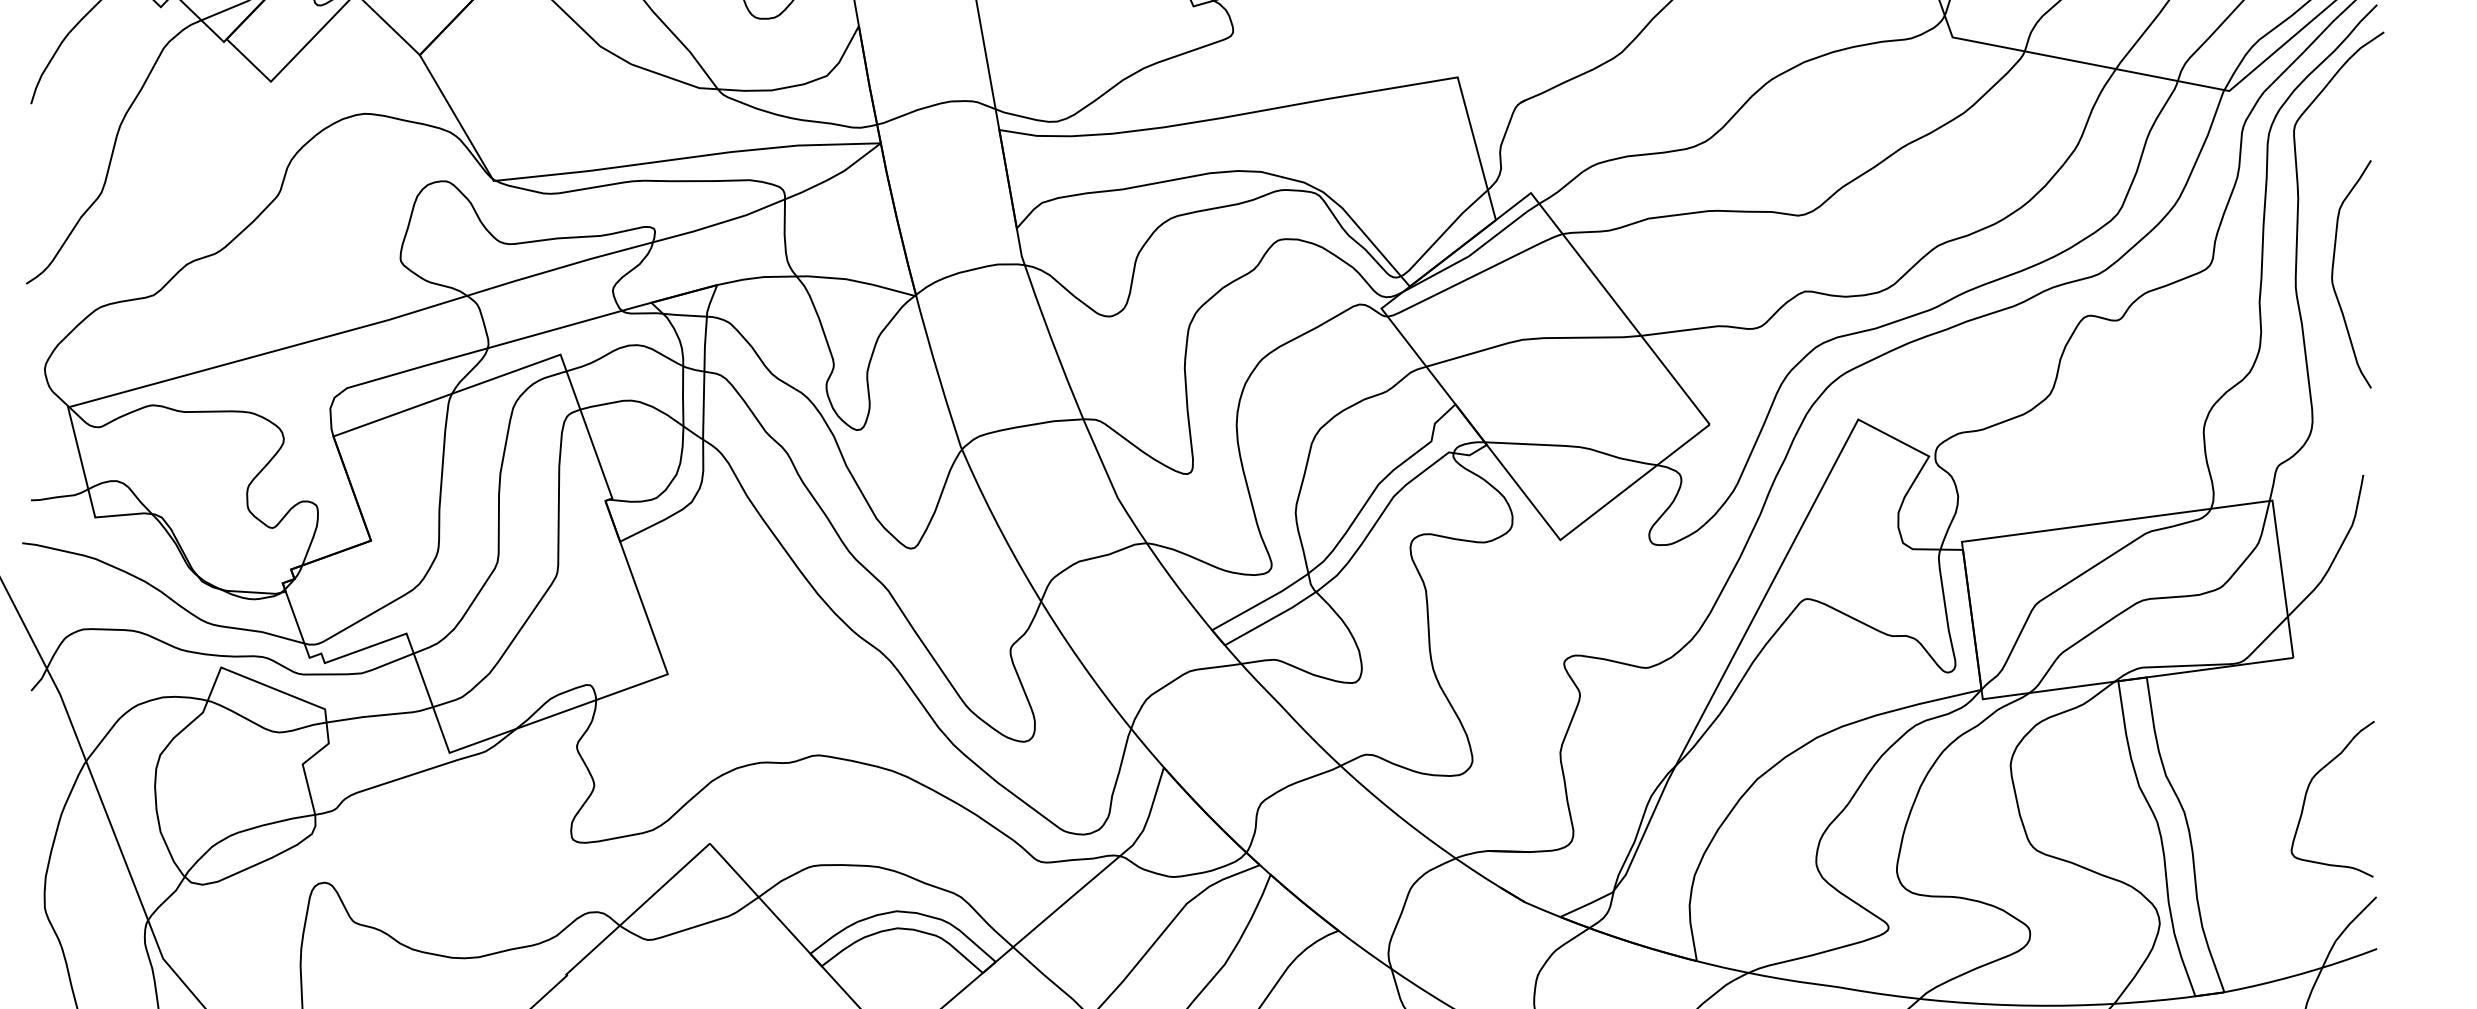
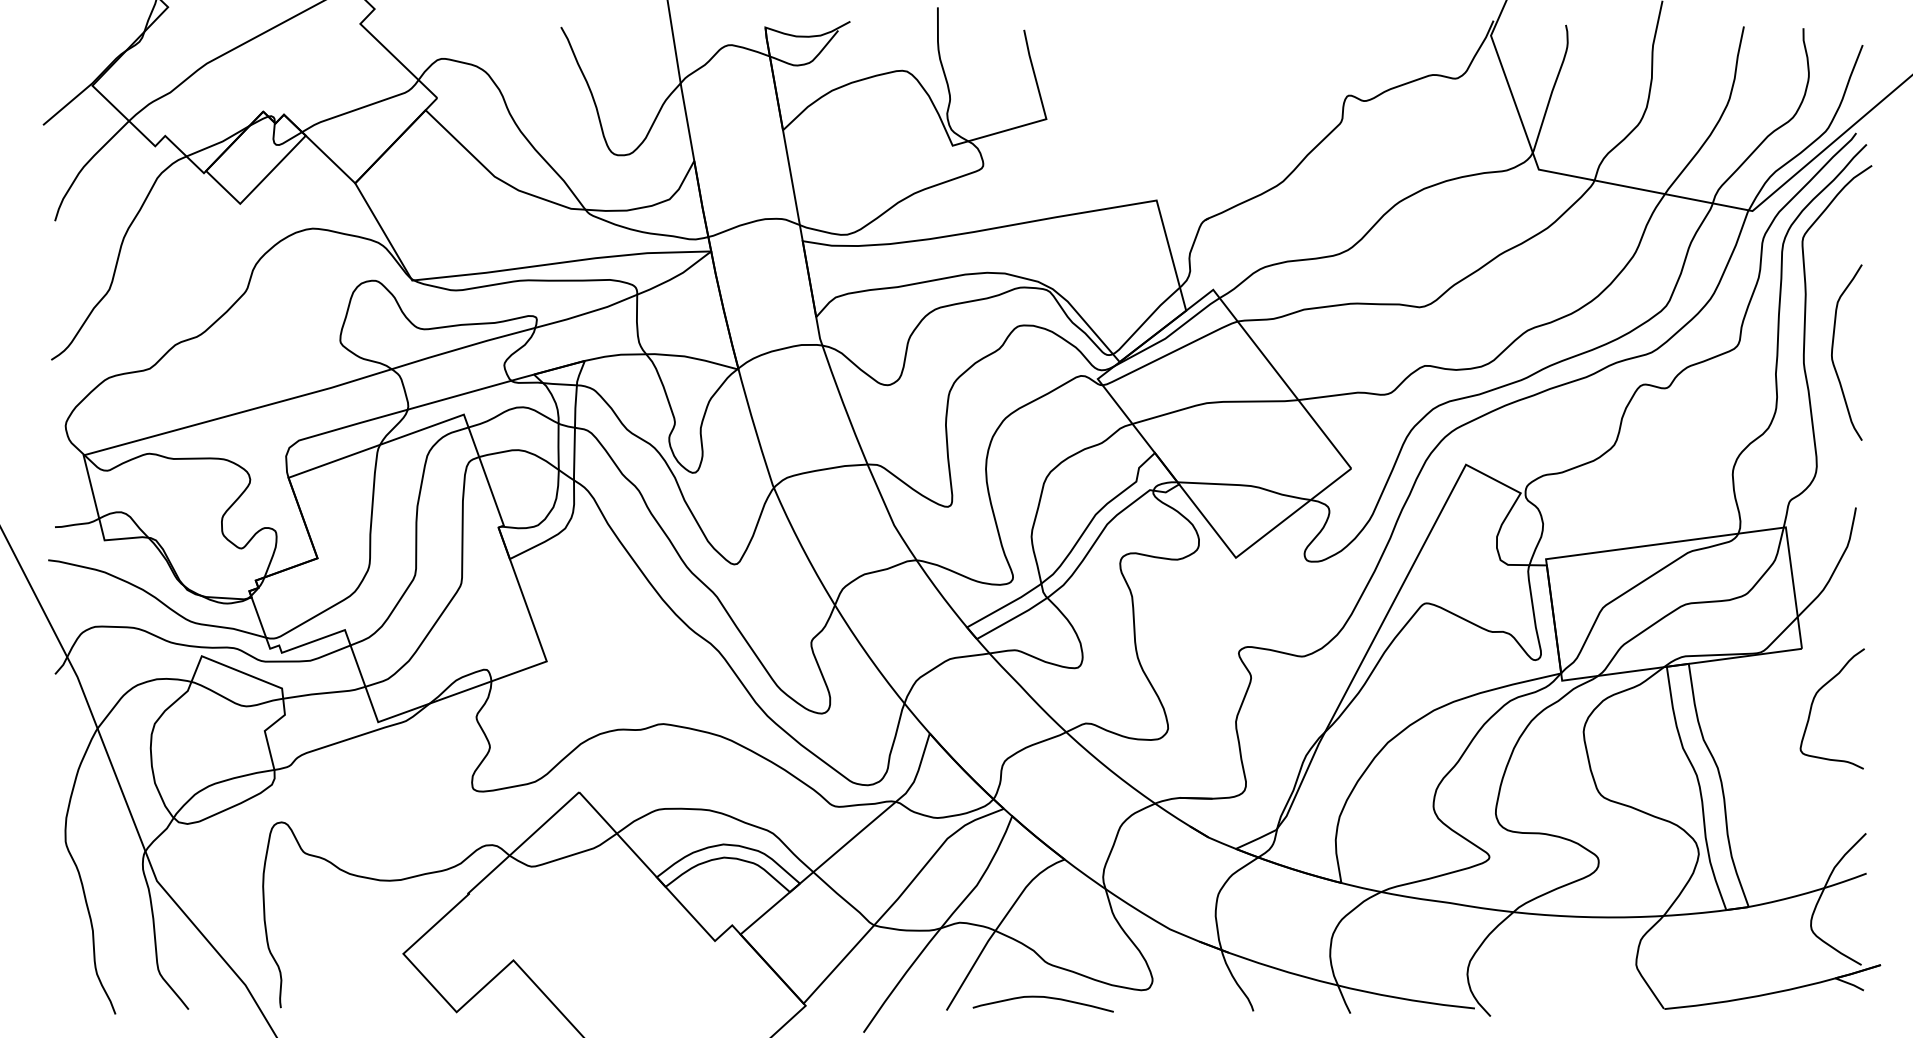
curve: (2308, 792) -> (1813, 703), moved

